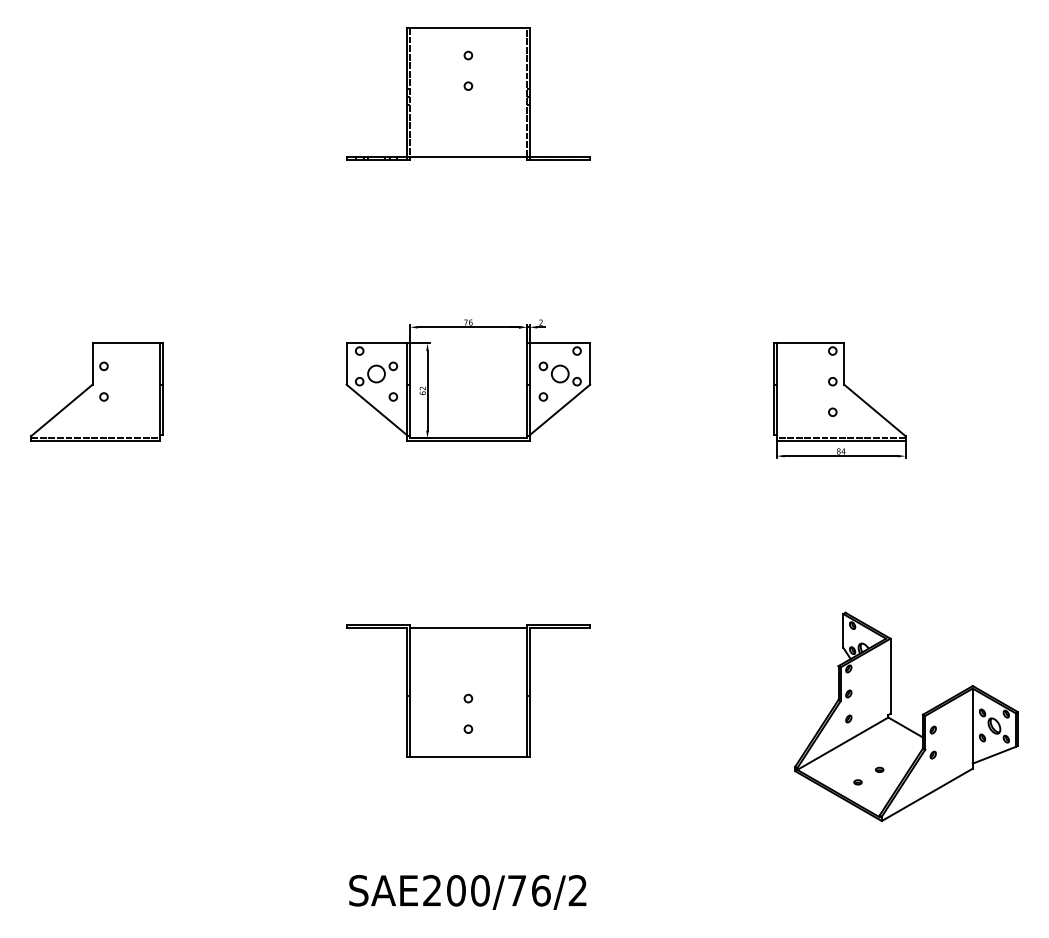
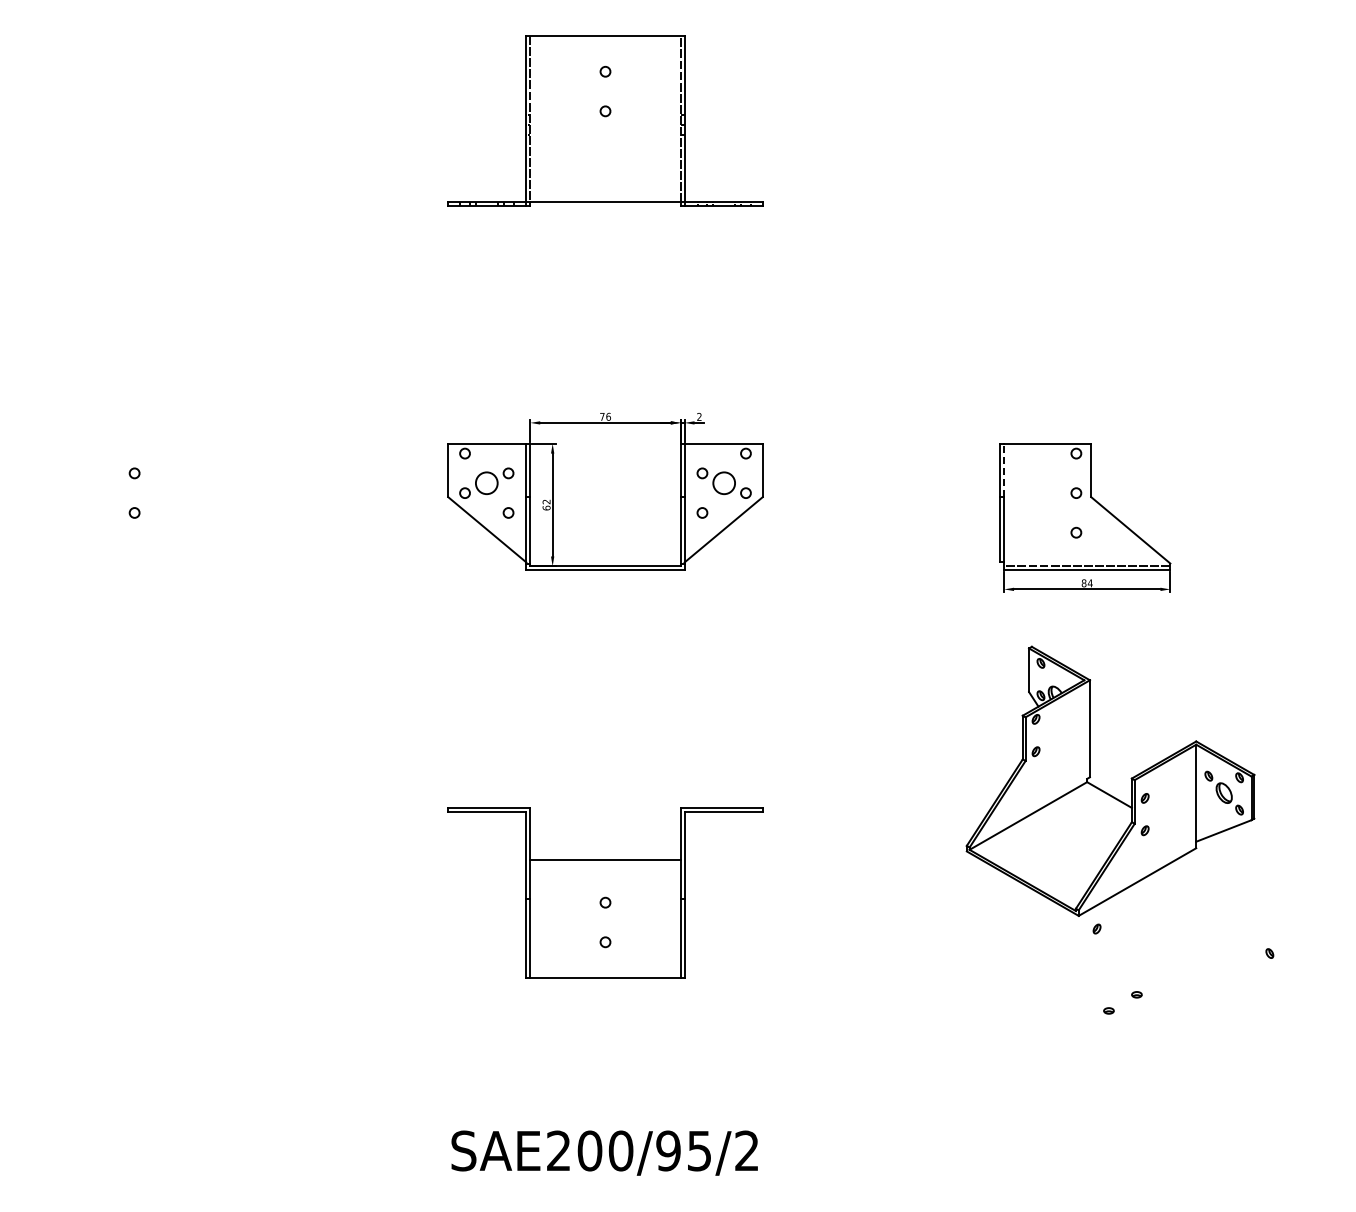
line: (777, 364) -> (1004, 470), solid -> dashed
part: (96, 391) -> (125, 506), removed
line: (468, 628) -> (605, 859), moved
part: (900, 723) -> (1102, 789), moved
text: (529, 890) -> (684, 1150), SAE200/76/2 -> SAE200/95/2

